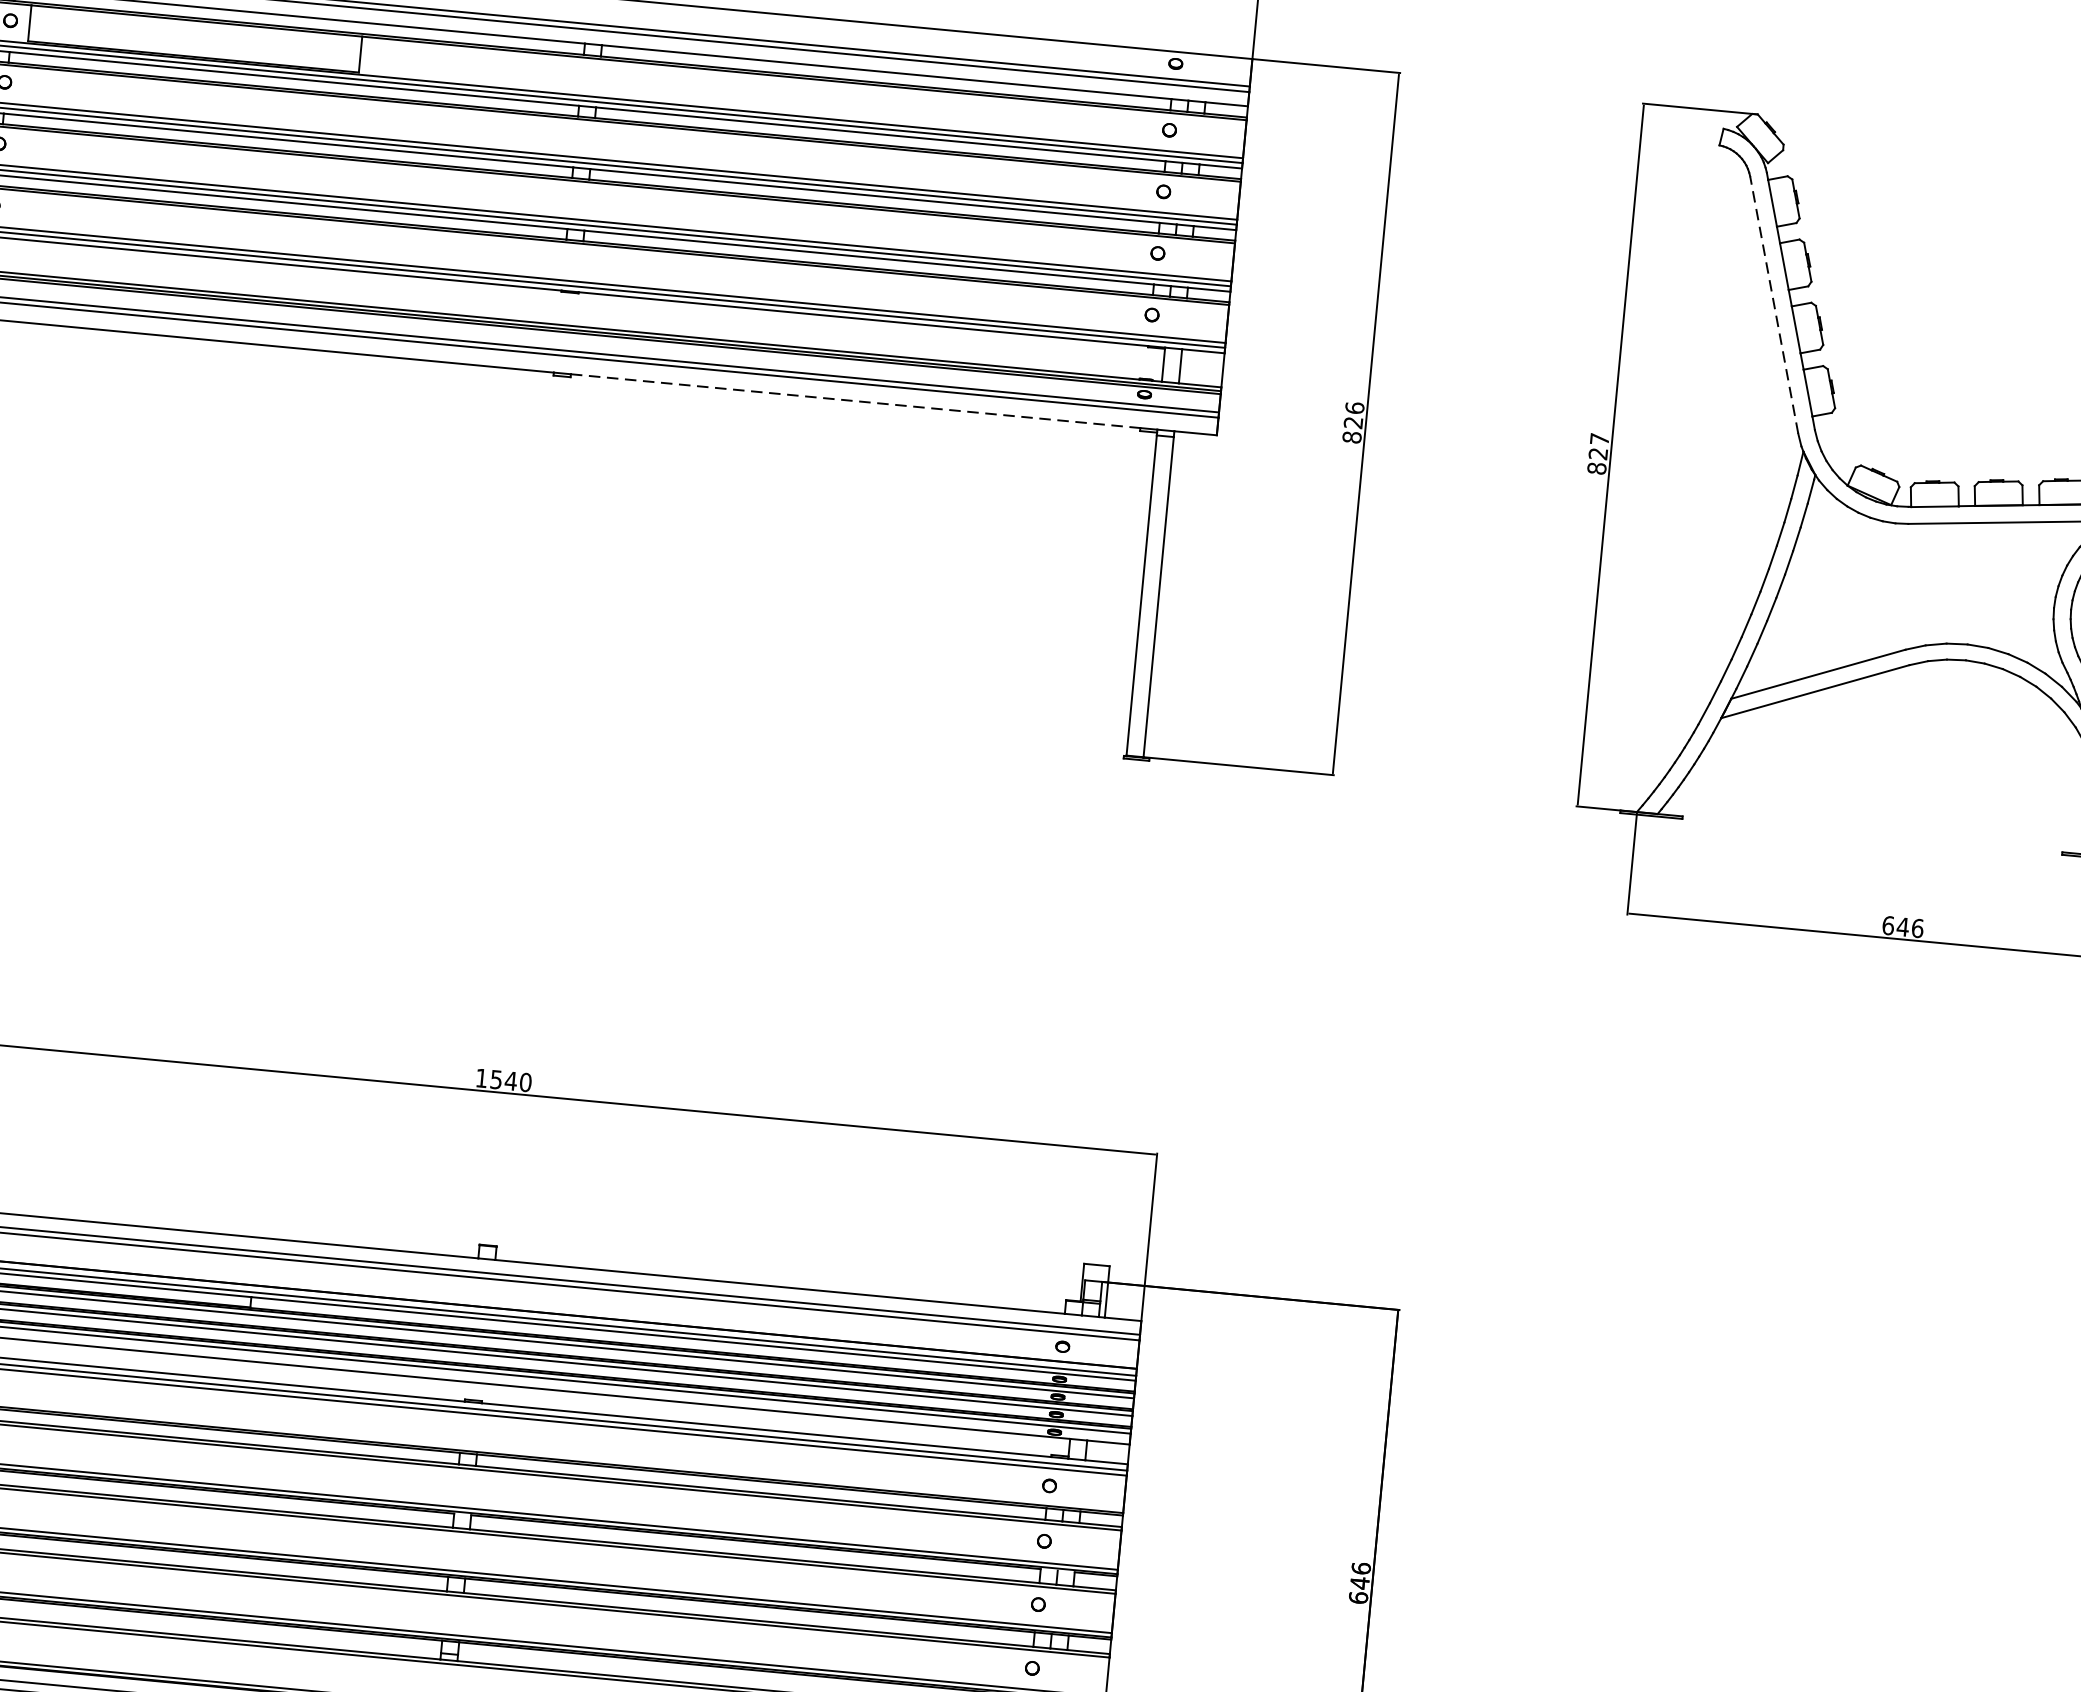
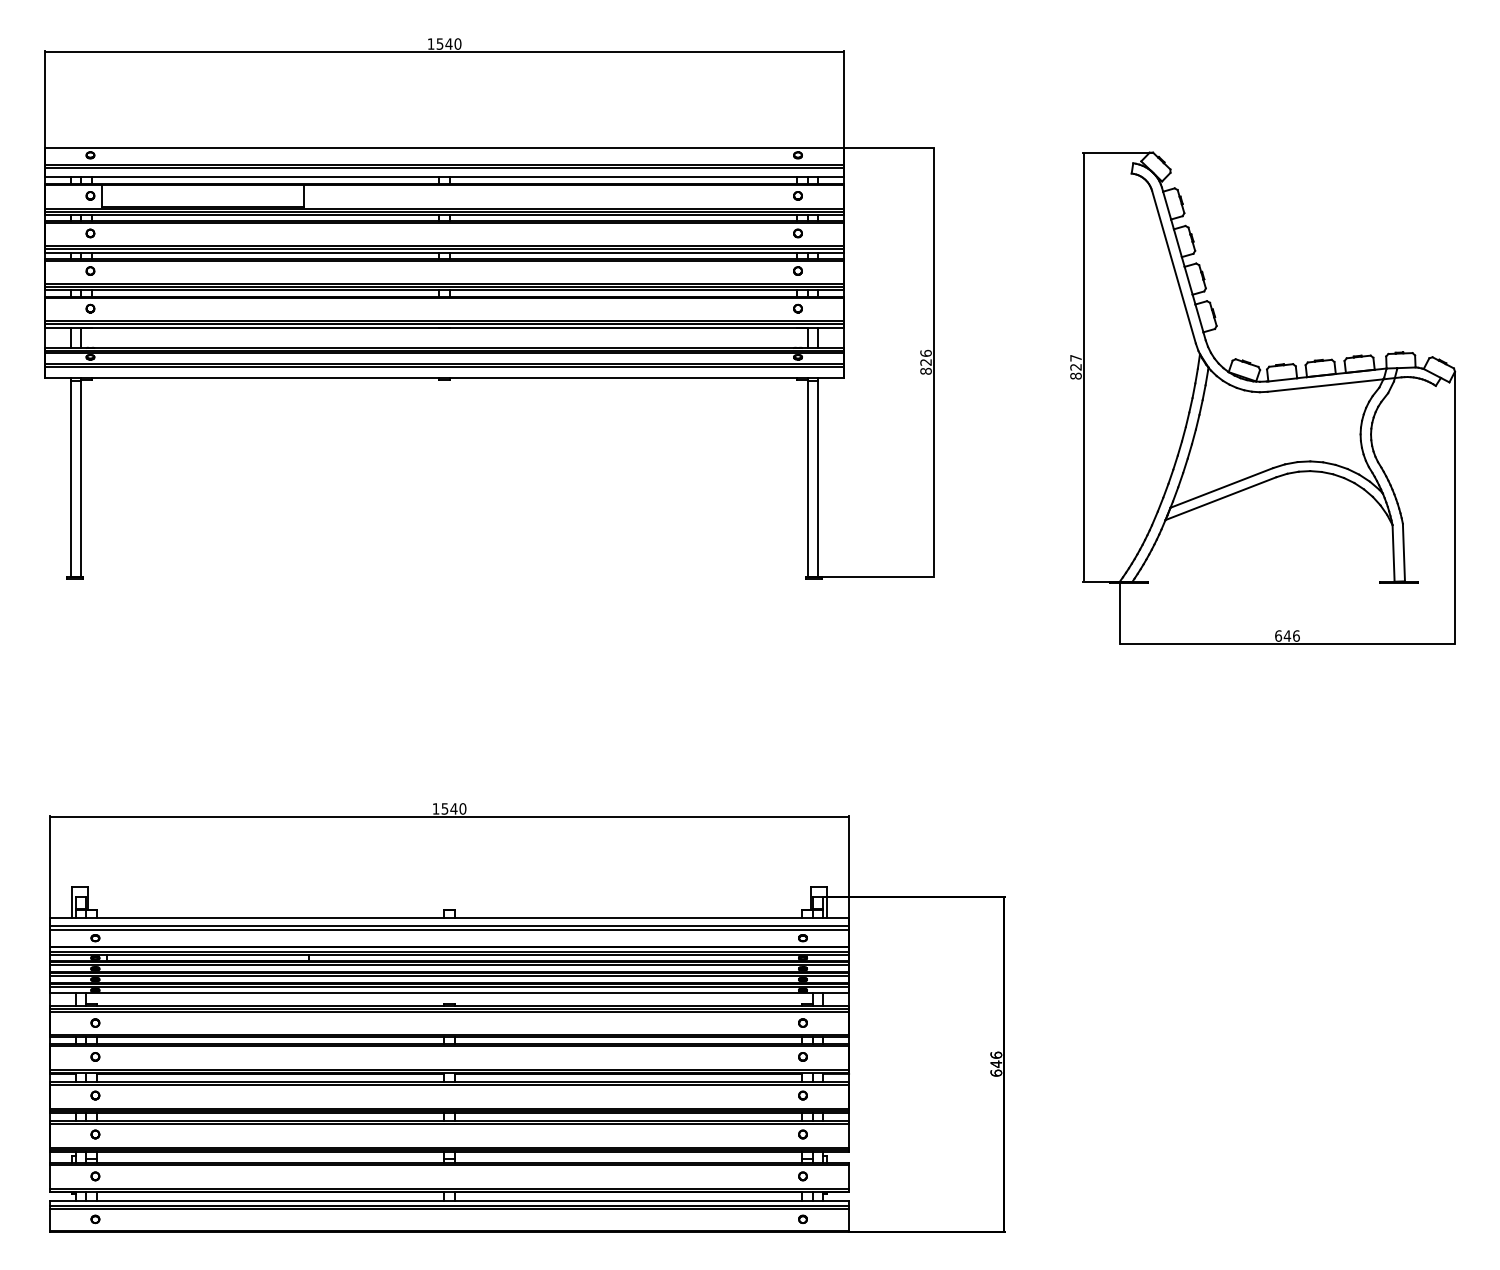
line: (1773, 305) -> (1173, 267), dashed -> solid
line: (855, 400) -> (623, 377), dashed -> solid

